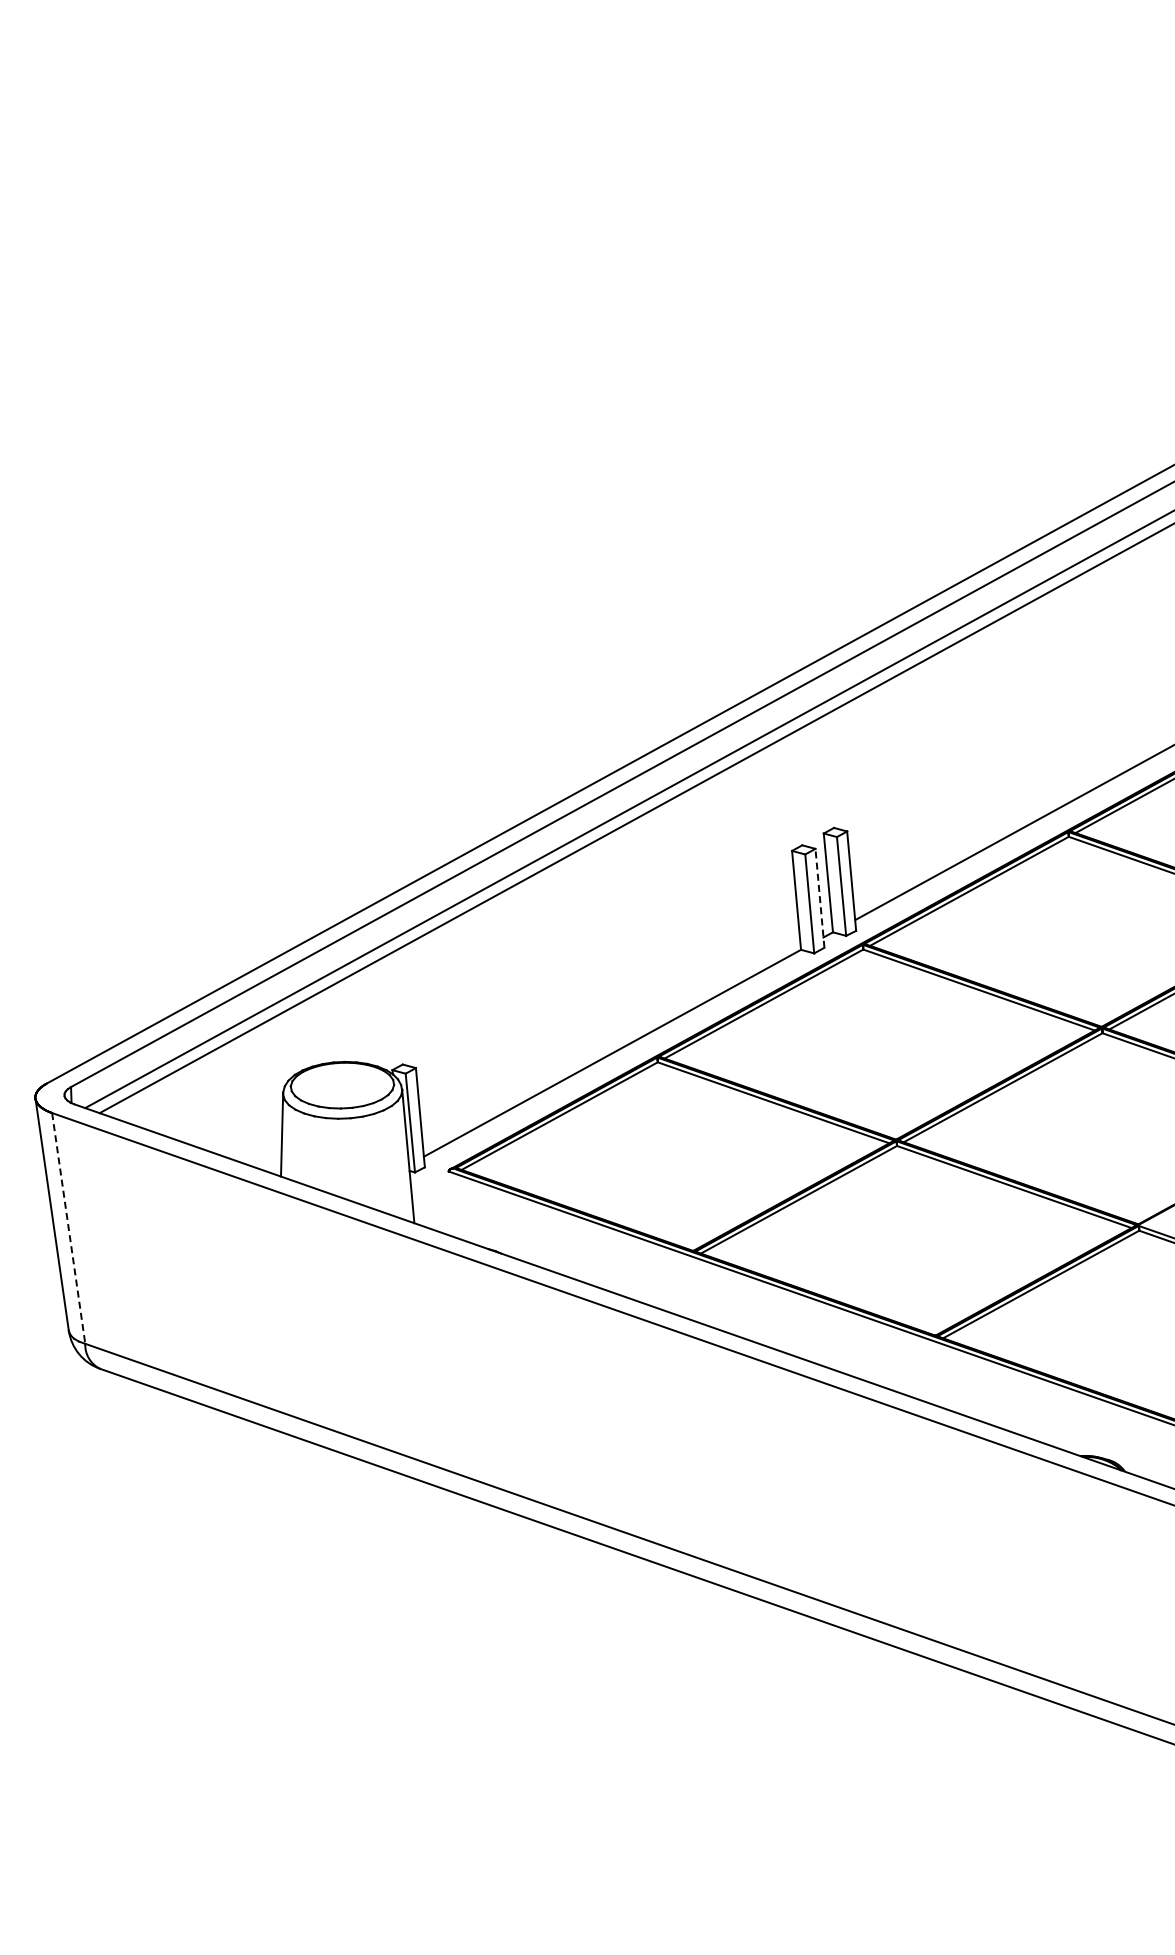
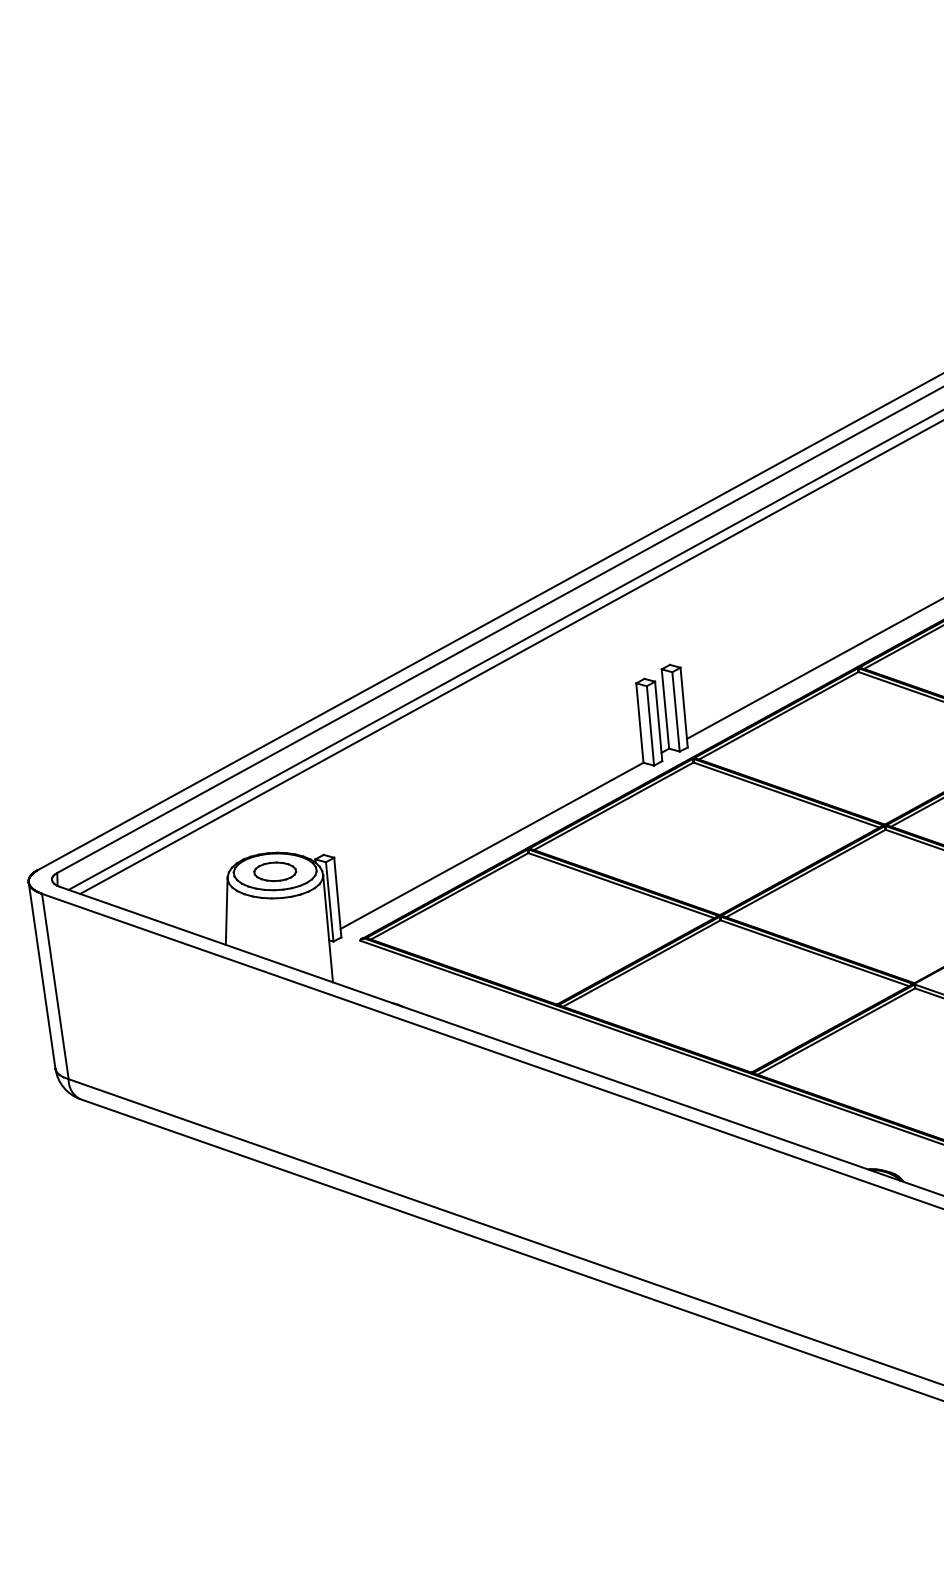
line: (819, 898) -> (658, 721), dashed -> solid
part: (342, 1085) -> (275, 871), added
line: (68, 1228) -> (55, 986), dashed -> solid

